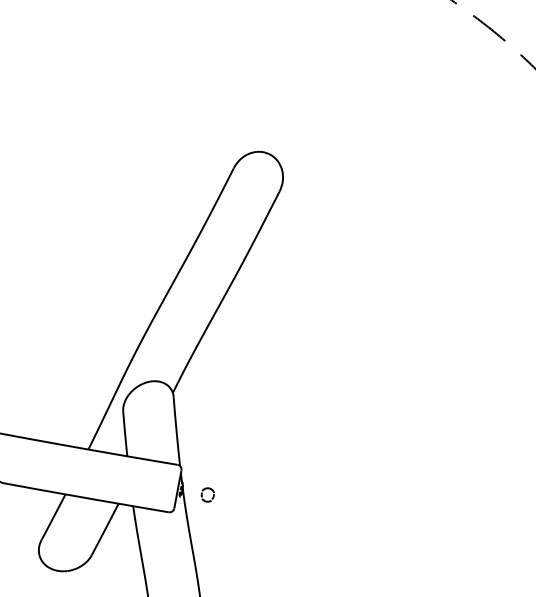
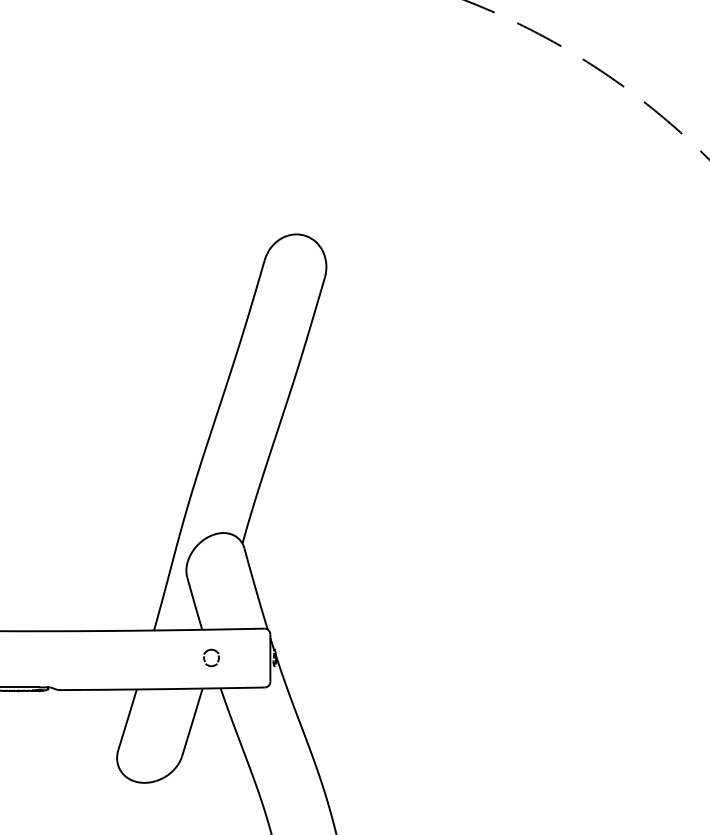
part: (212, 494) -> (217, 656), moved

